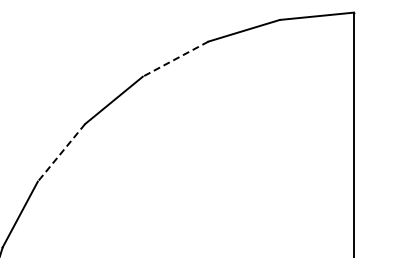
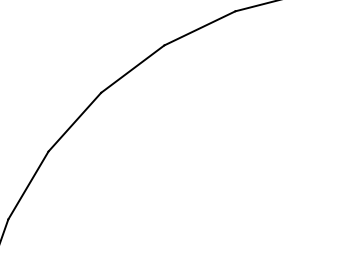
line: (175, 59) -> (199, 28), dashed -> solid
line: (61, 153) -> (74, 122), dashed -> solid

